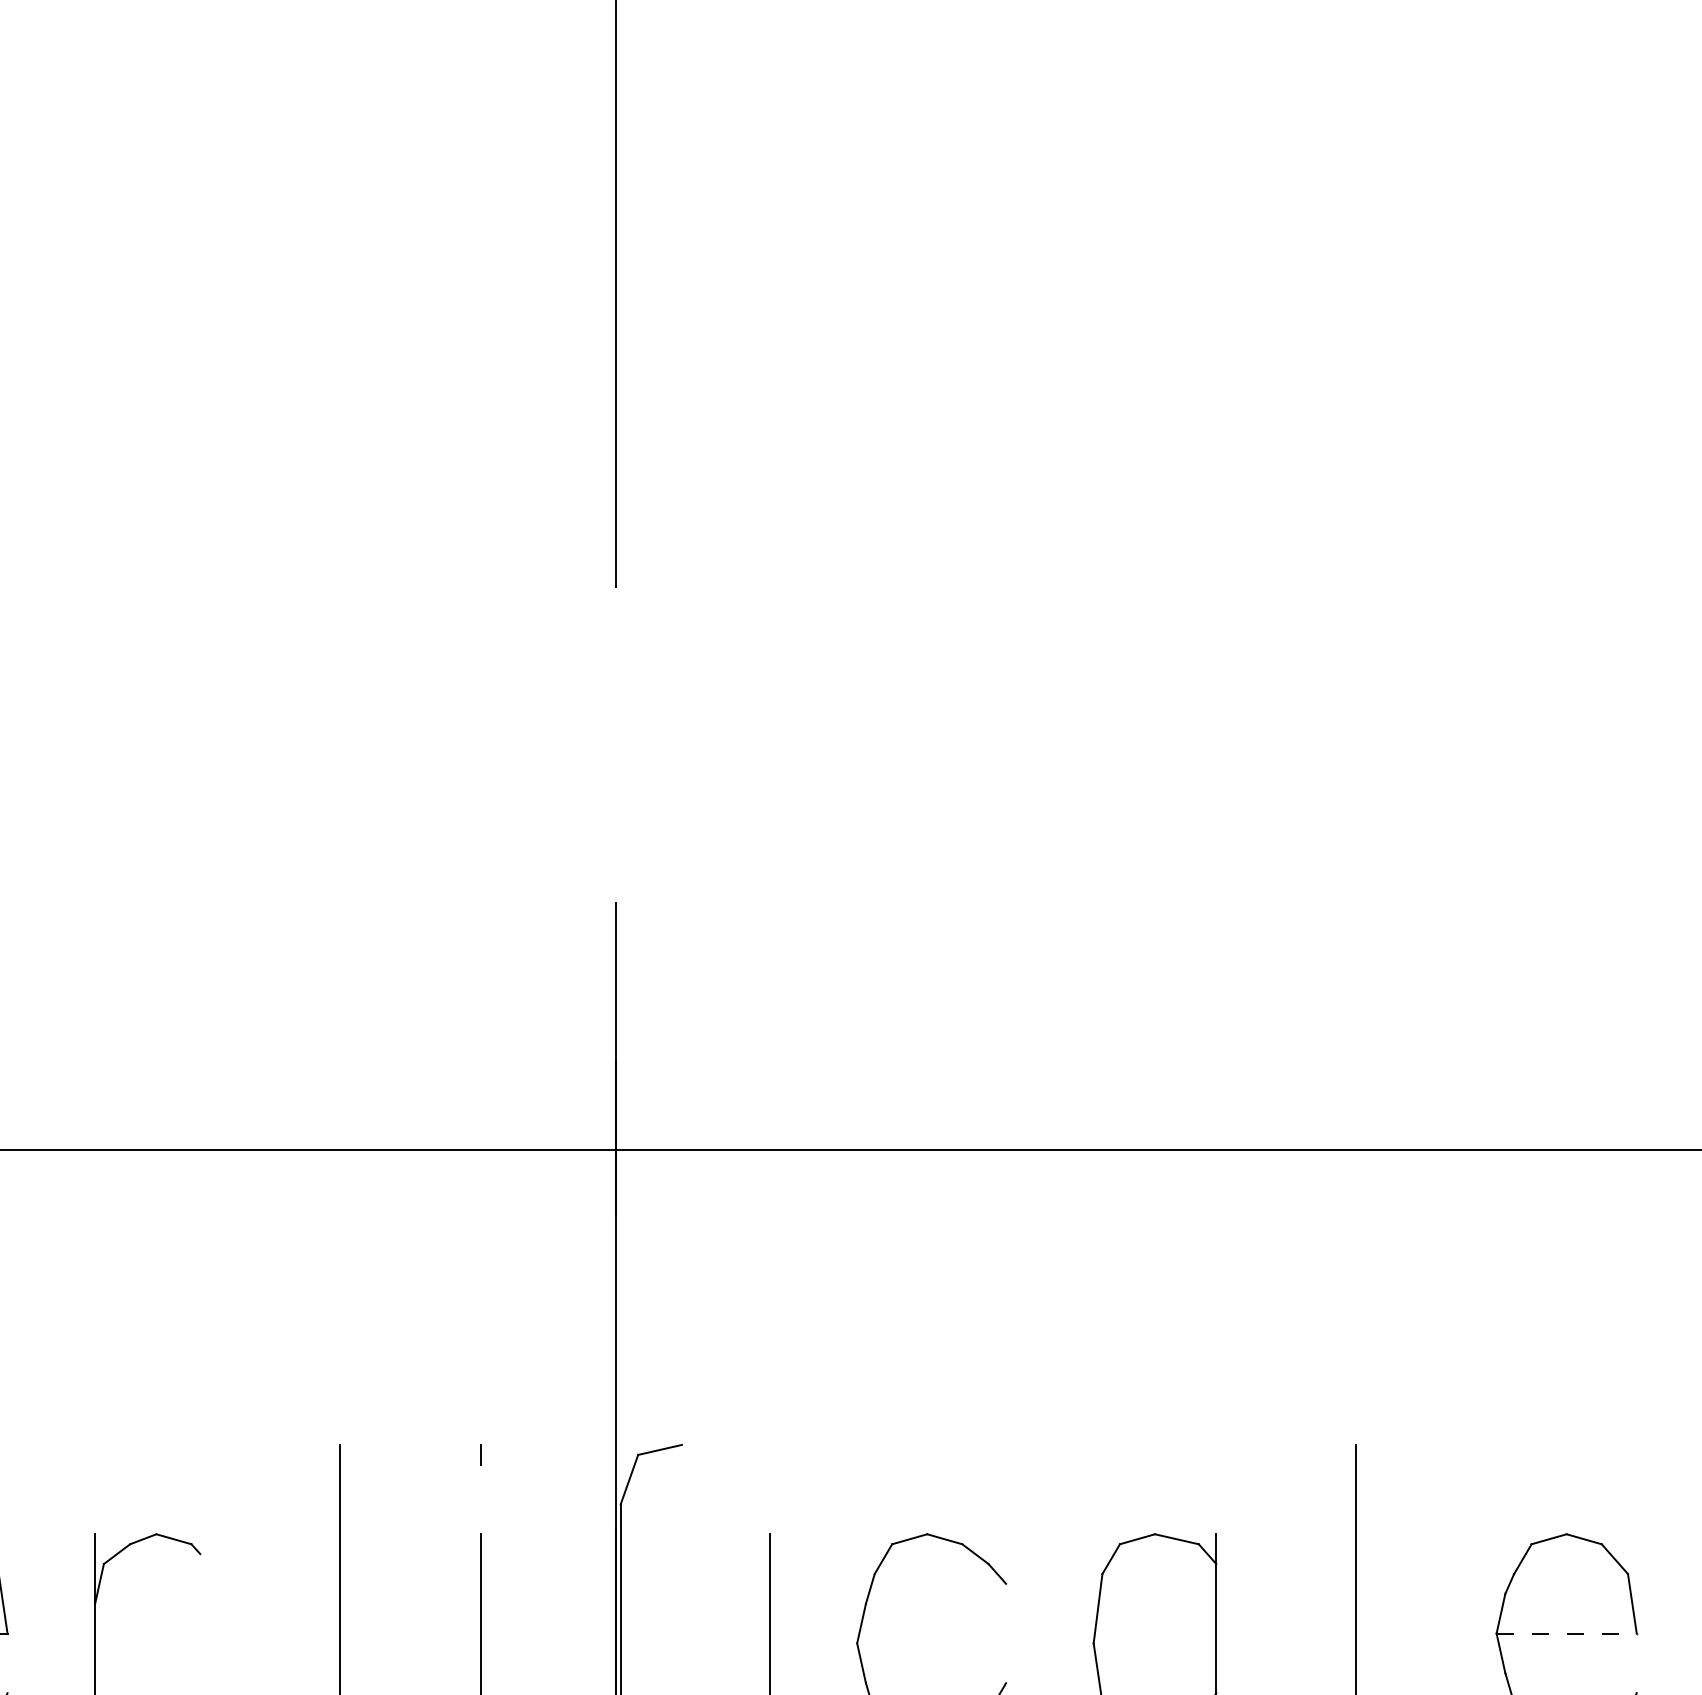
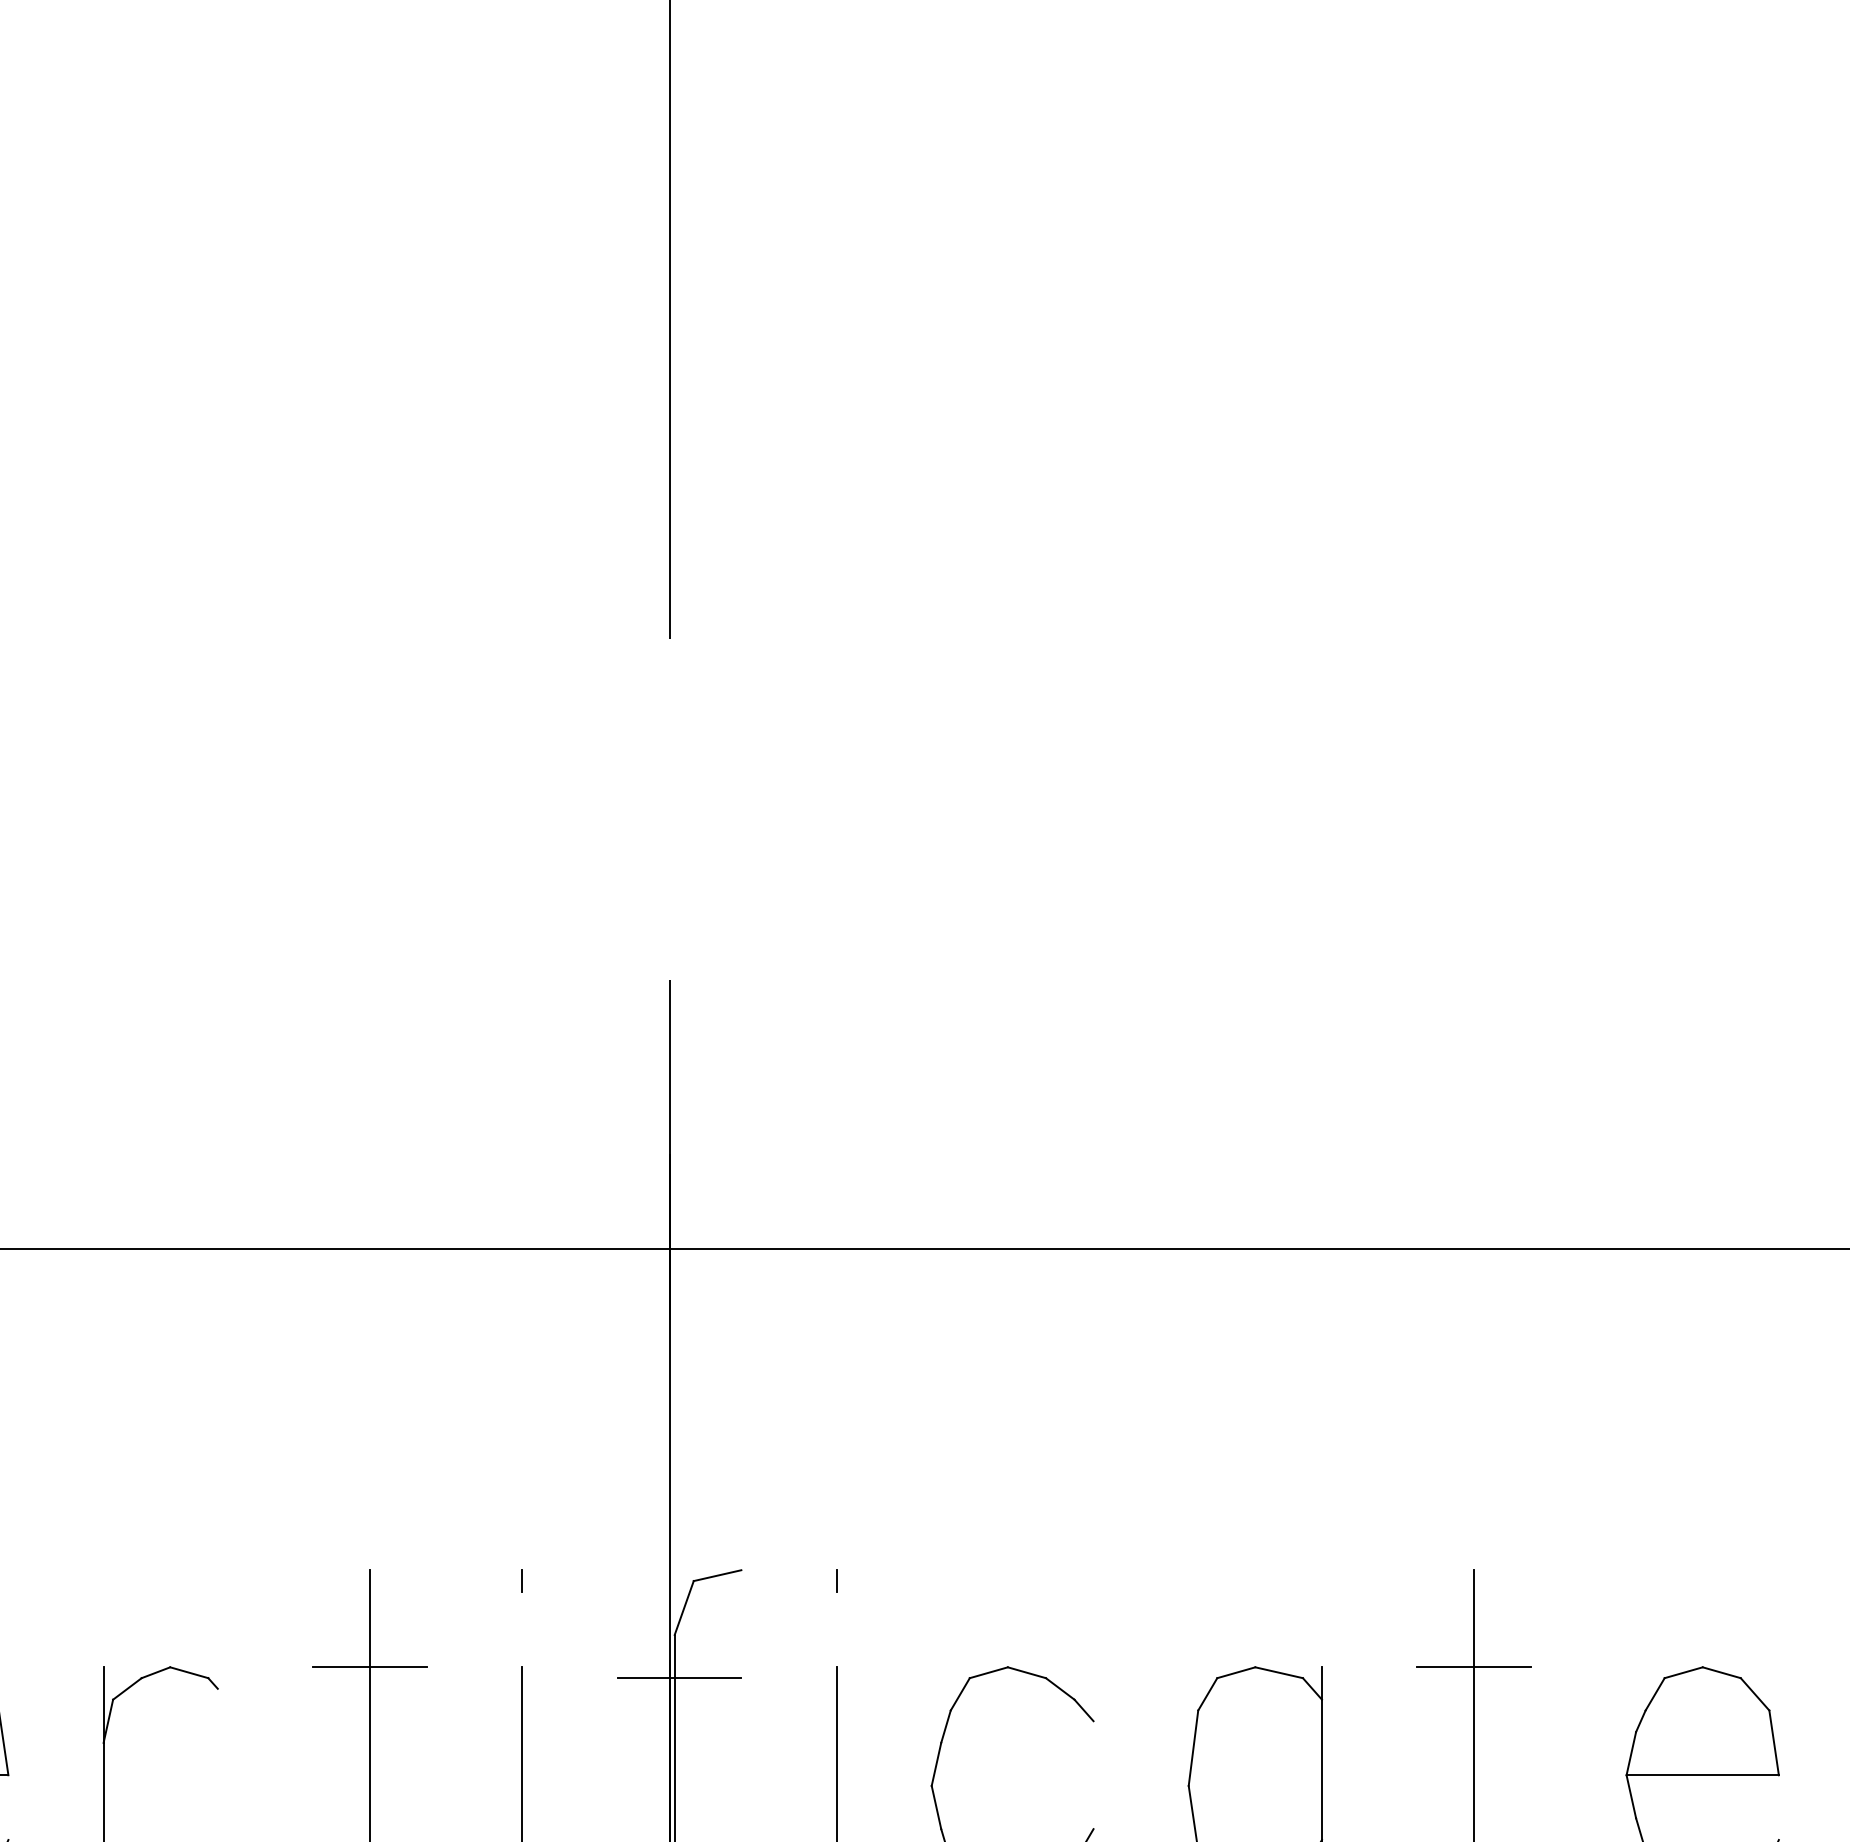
line: (769, 1454) -> (836, 1580), added
line: (339, 1534) -> (369, 1667), added
line: (1356, 1534) -> (1474, 1667), added
line: (625, 1544) -> (679, 1678), added
line: (1567, 1633) -> (1703, 1775), dashed -> solid

